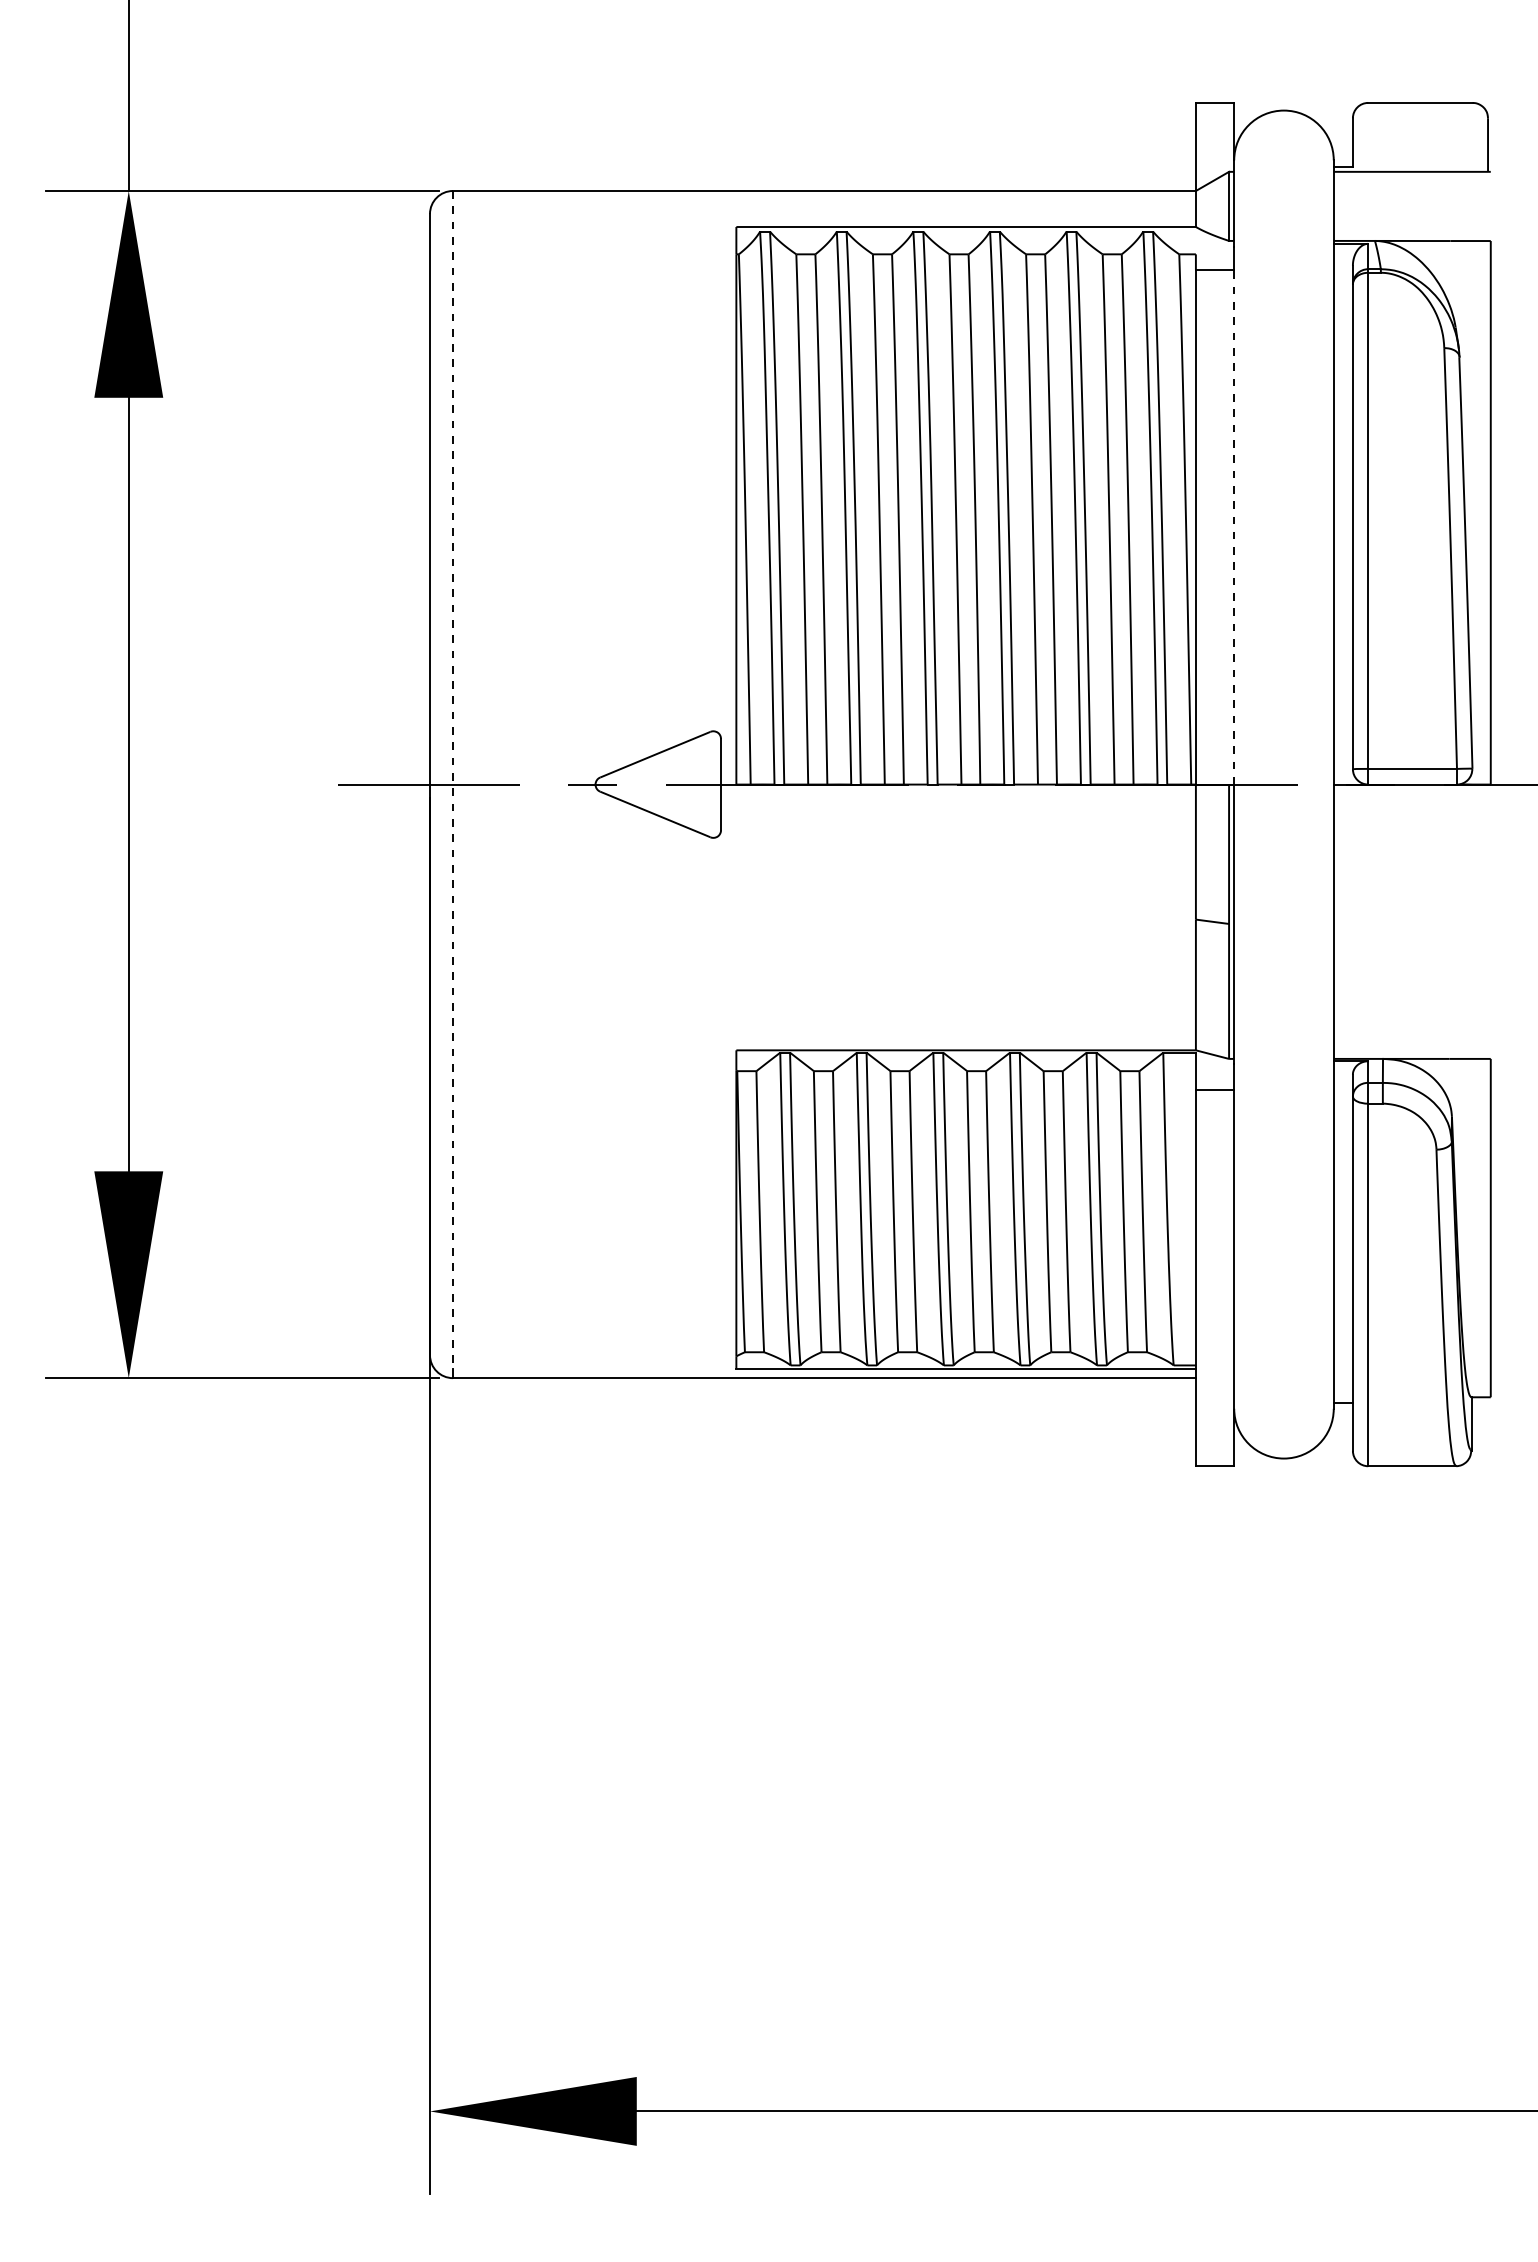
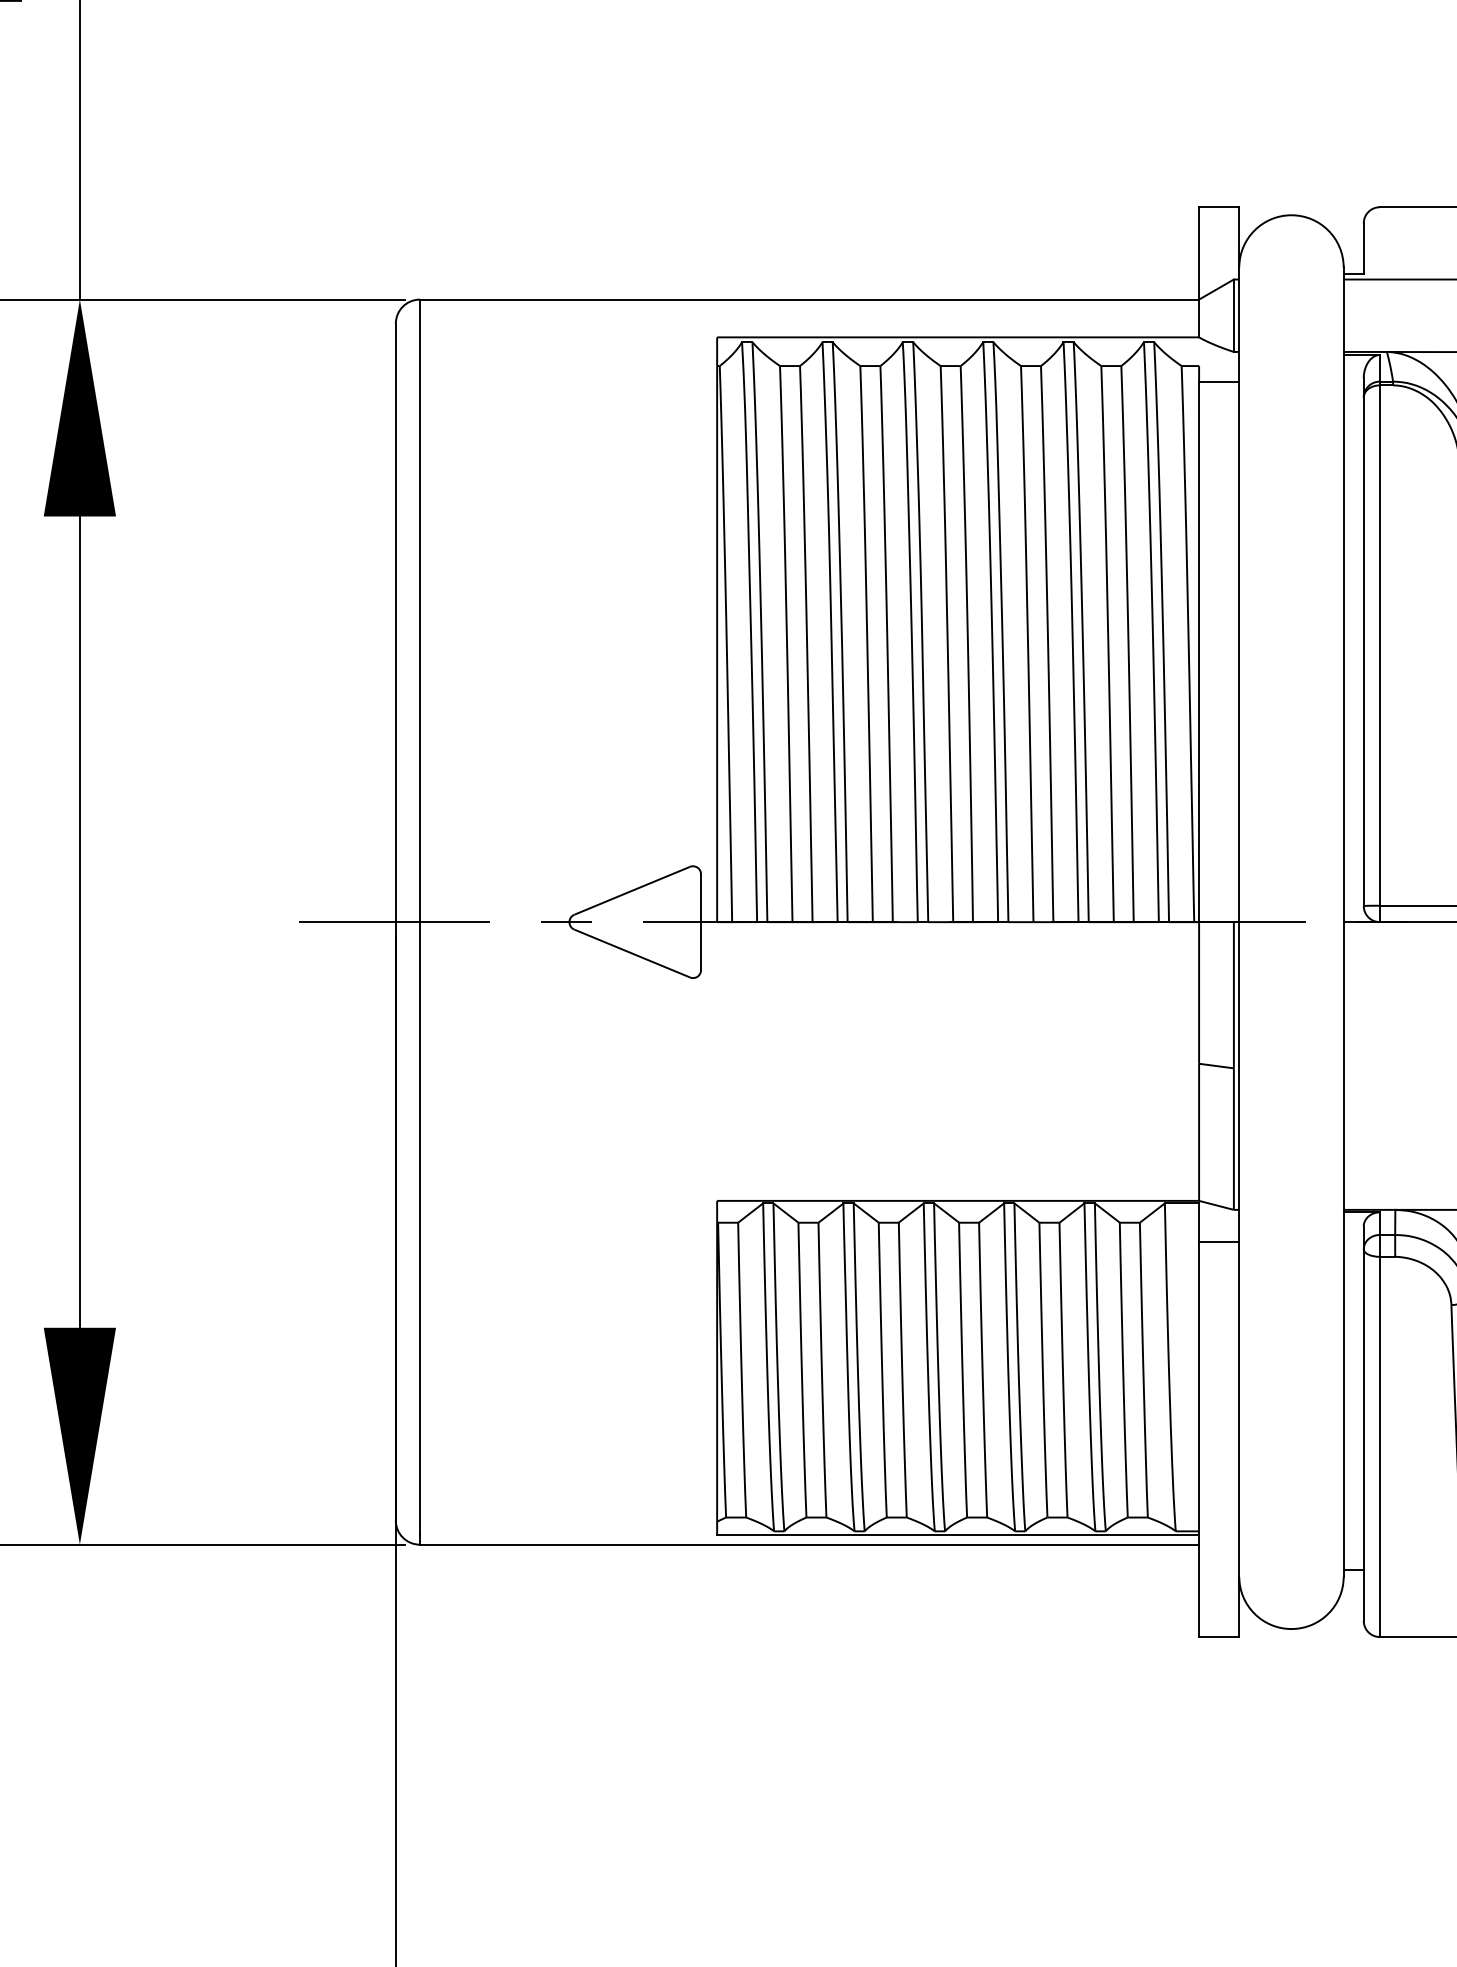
line: (1234, 526) -> (1239, 651), dashed -> solid
line: (452, 780) -> (419, 917), dashed -> solid

